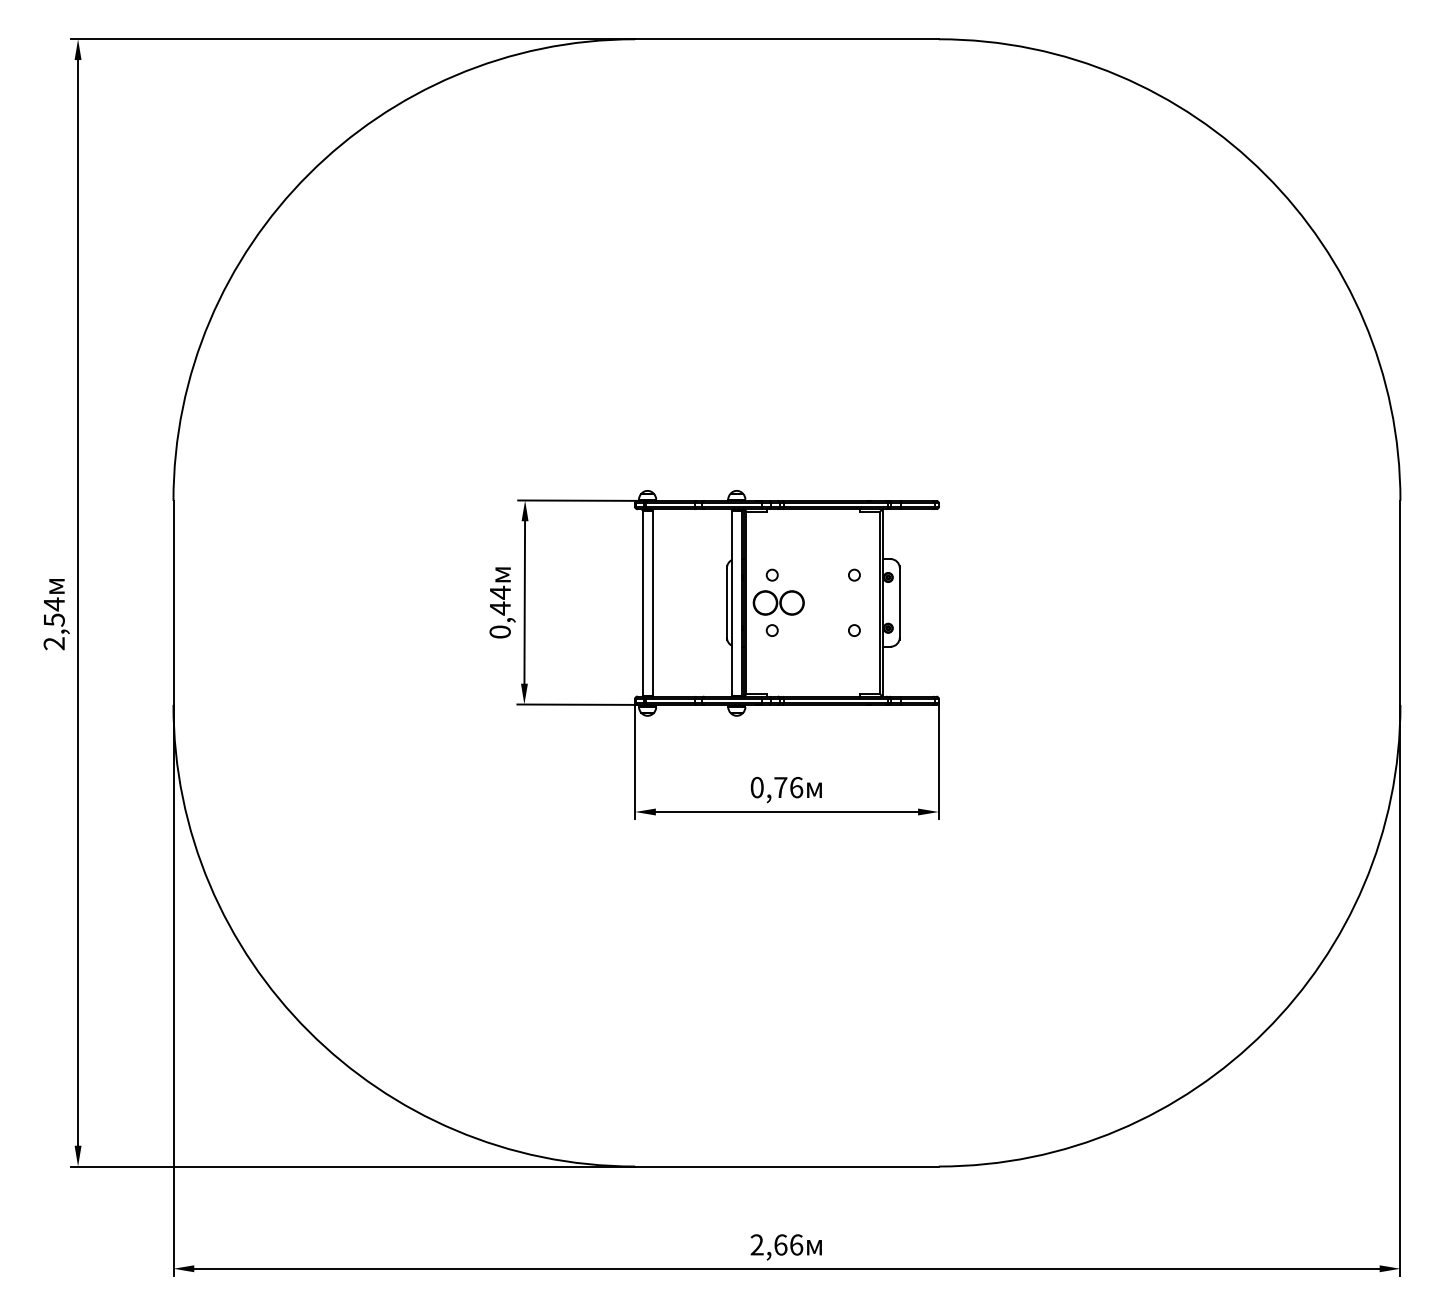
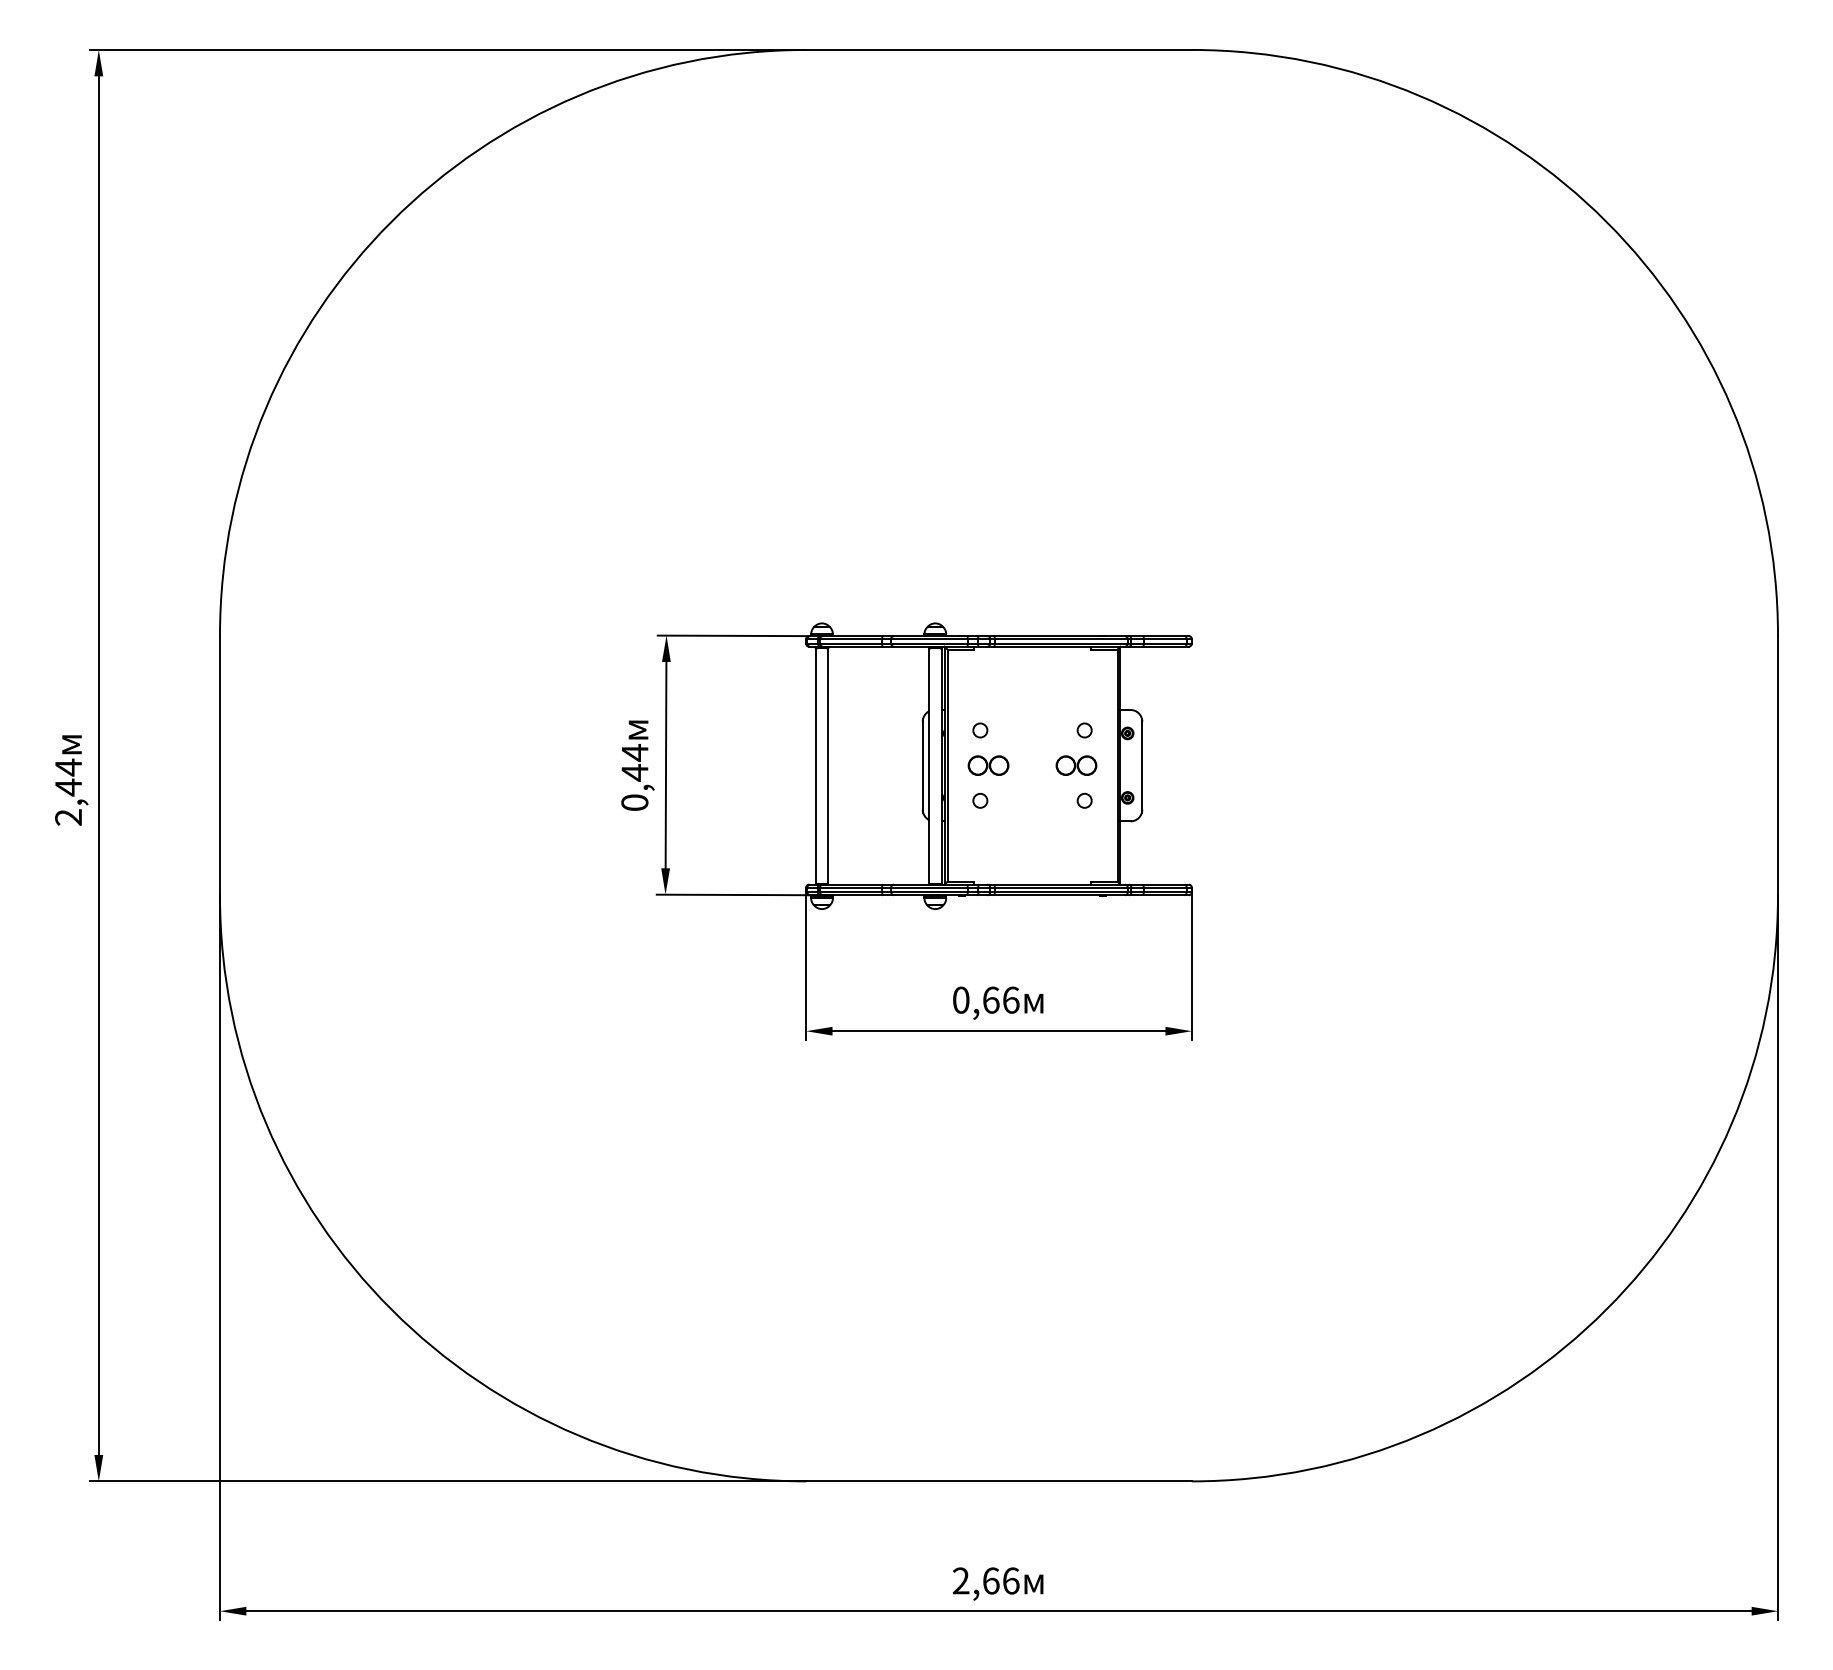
part: (778, 602) -> (988, 765), size x0.62
part: (848, 602) -> (1076, 765), added
text: (54, 620) -> (68, 787), 2,54 -> 2,44
text: (781, 787) -> (991, 999), 0,76 -> 0,66

